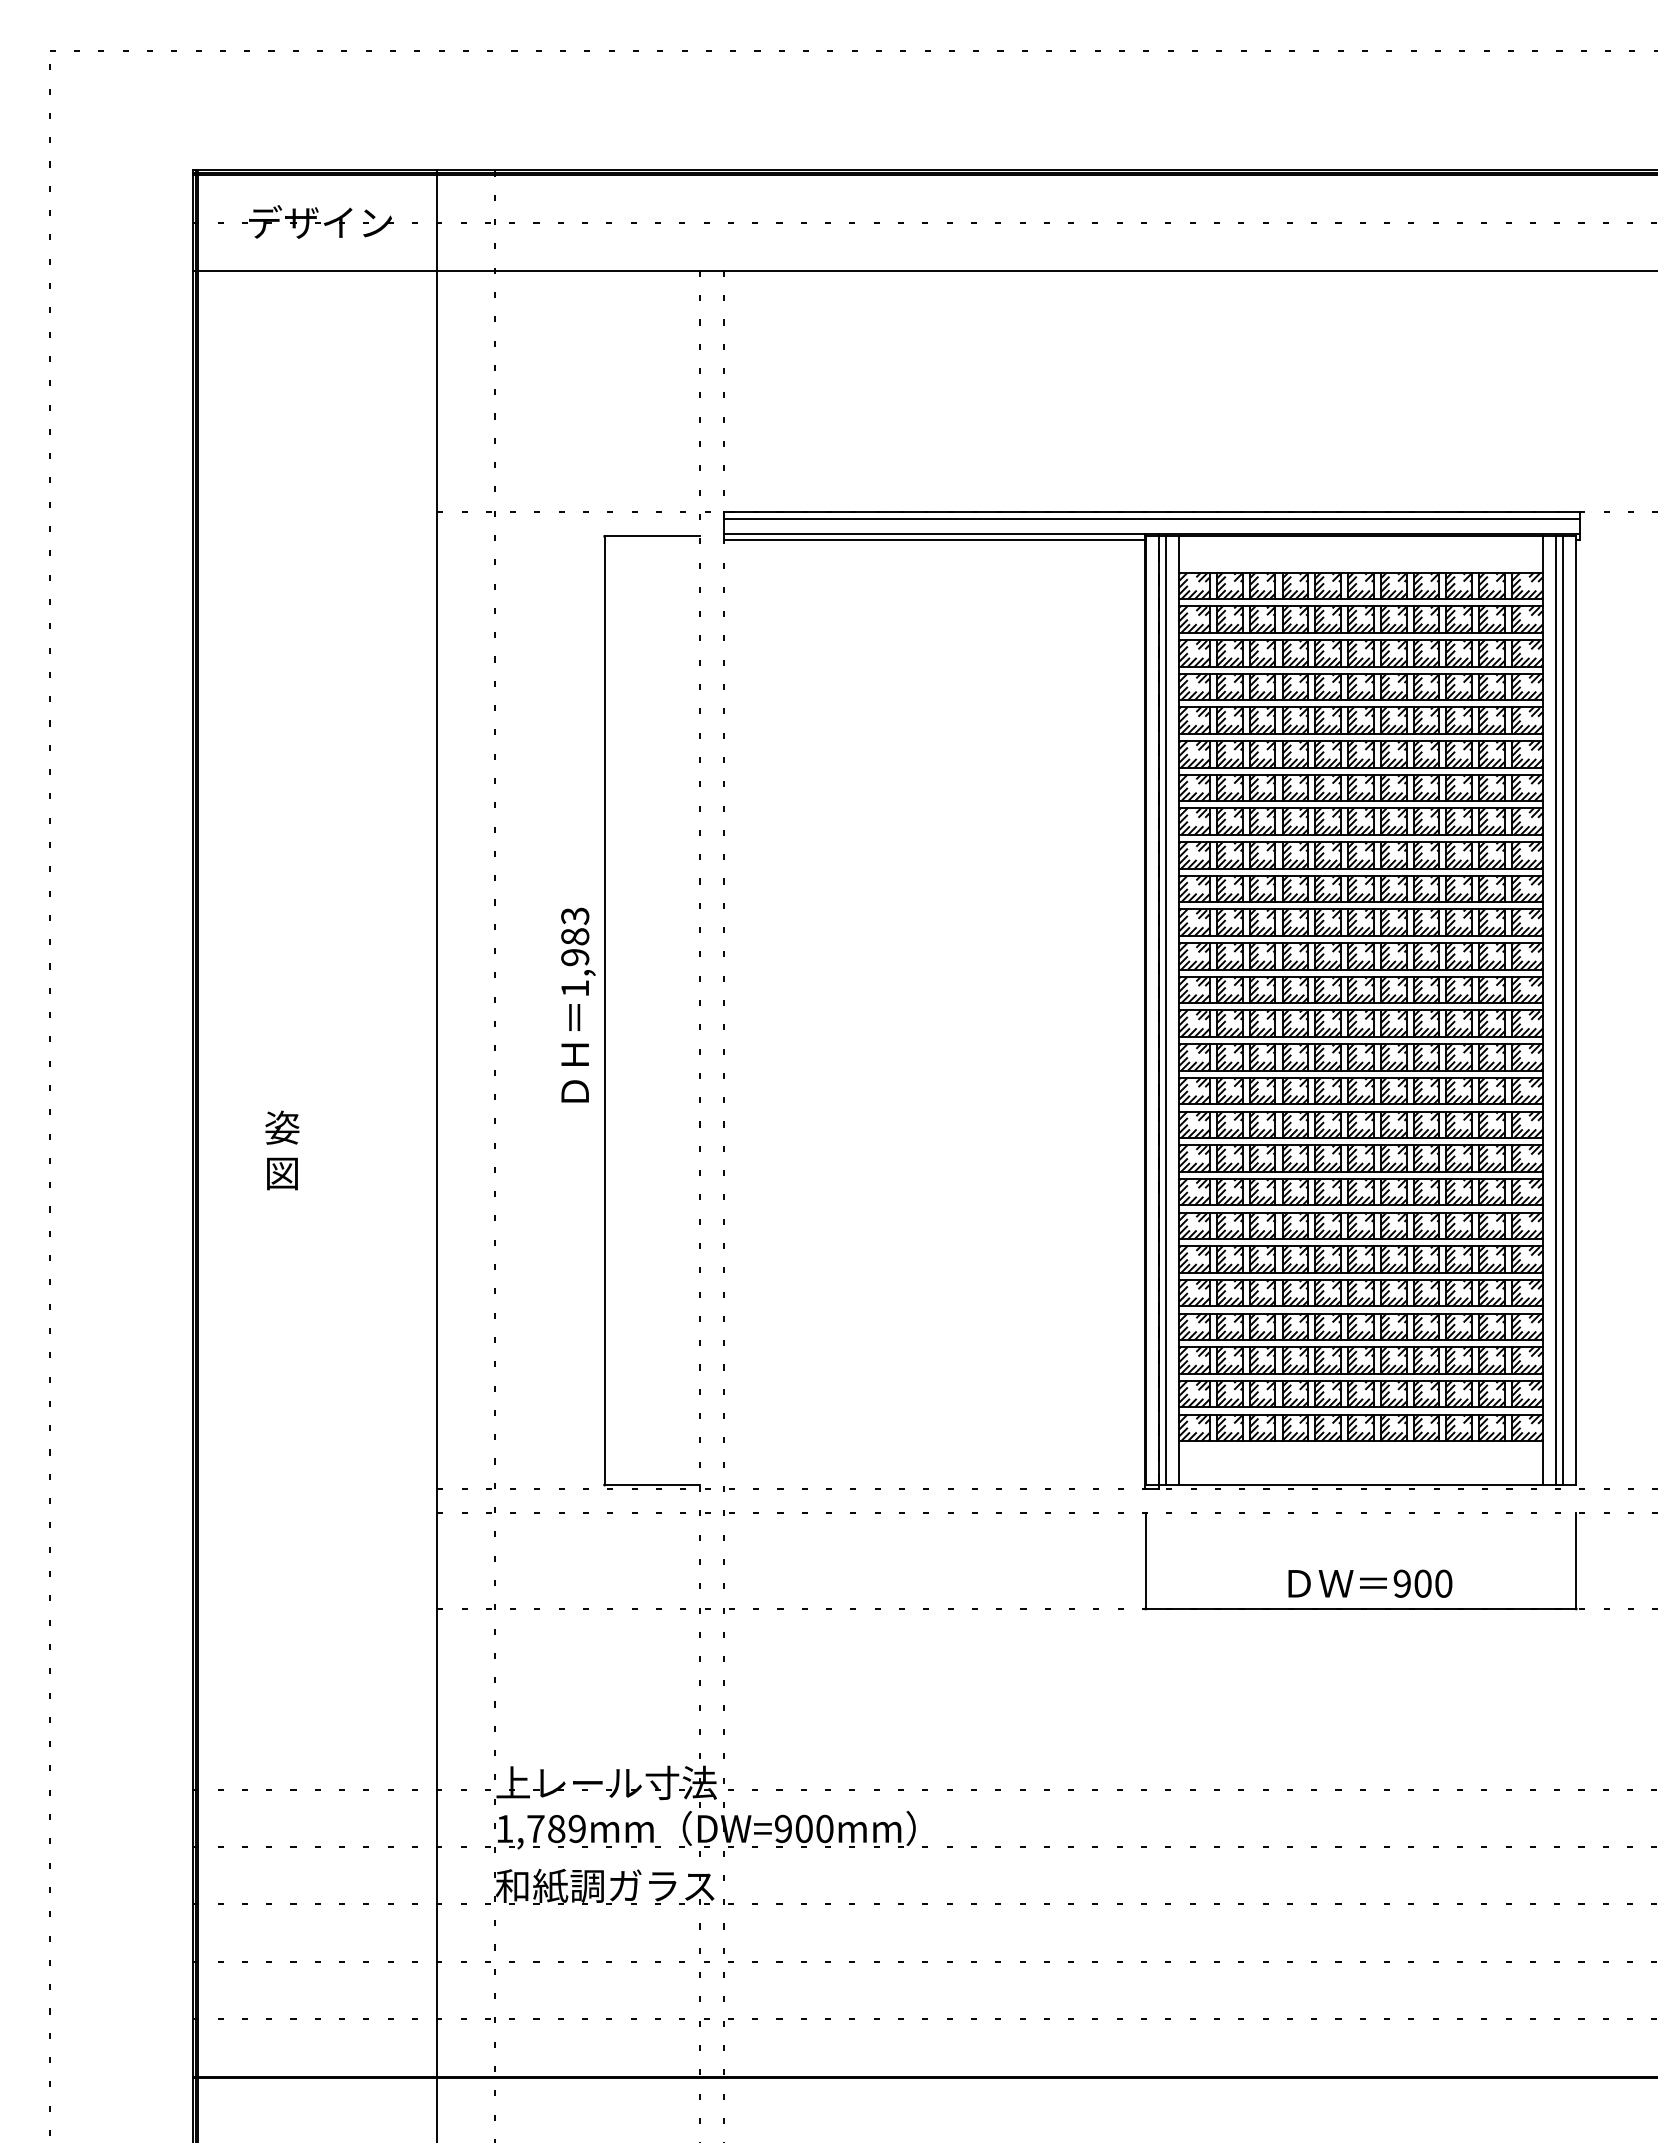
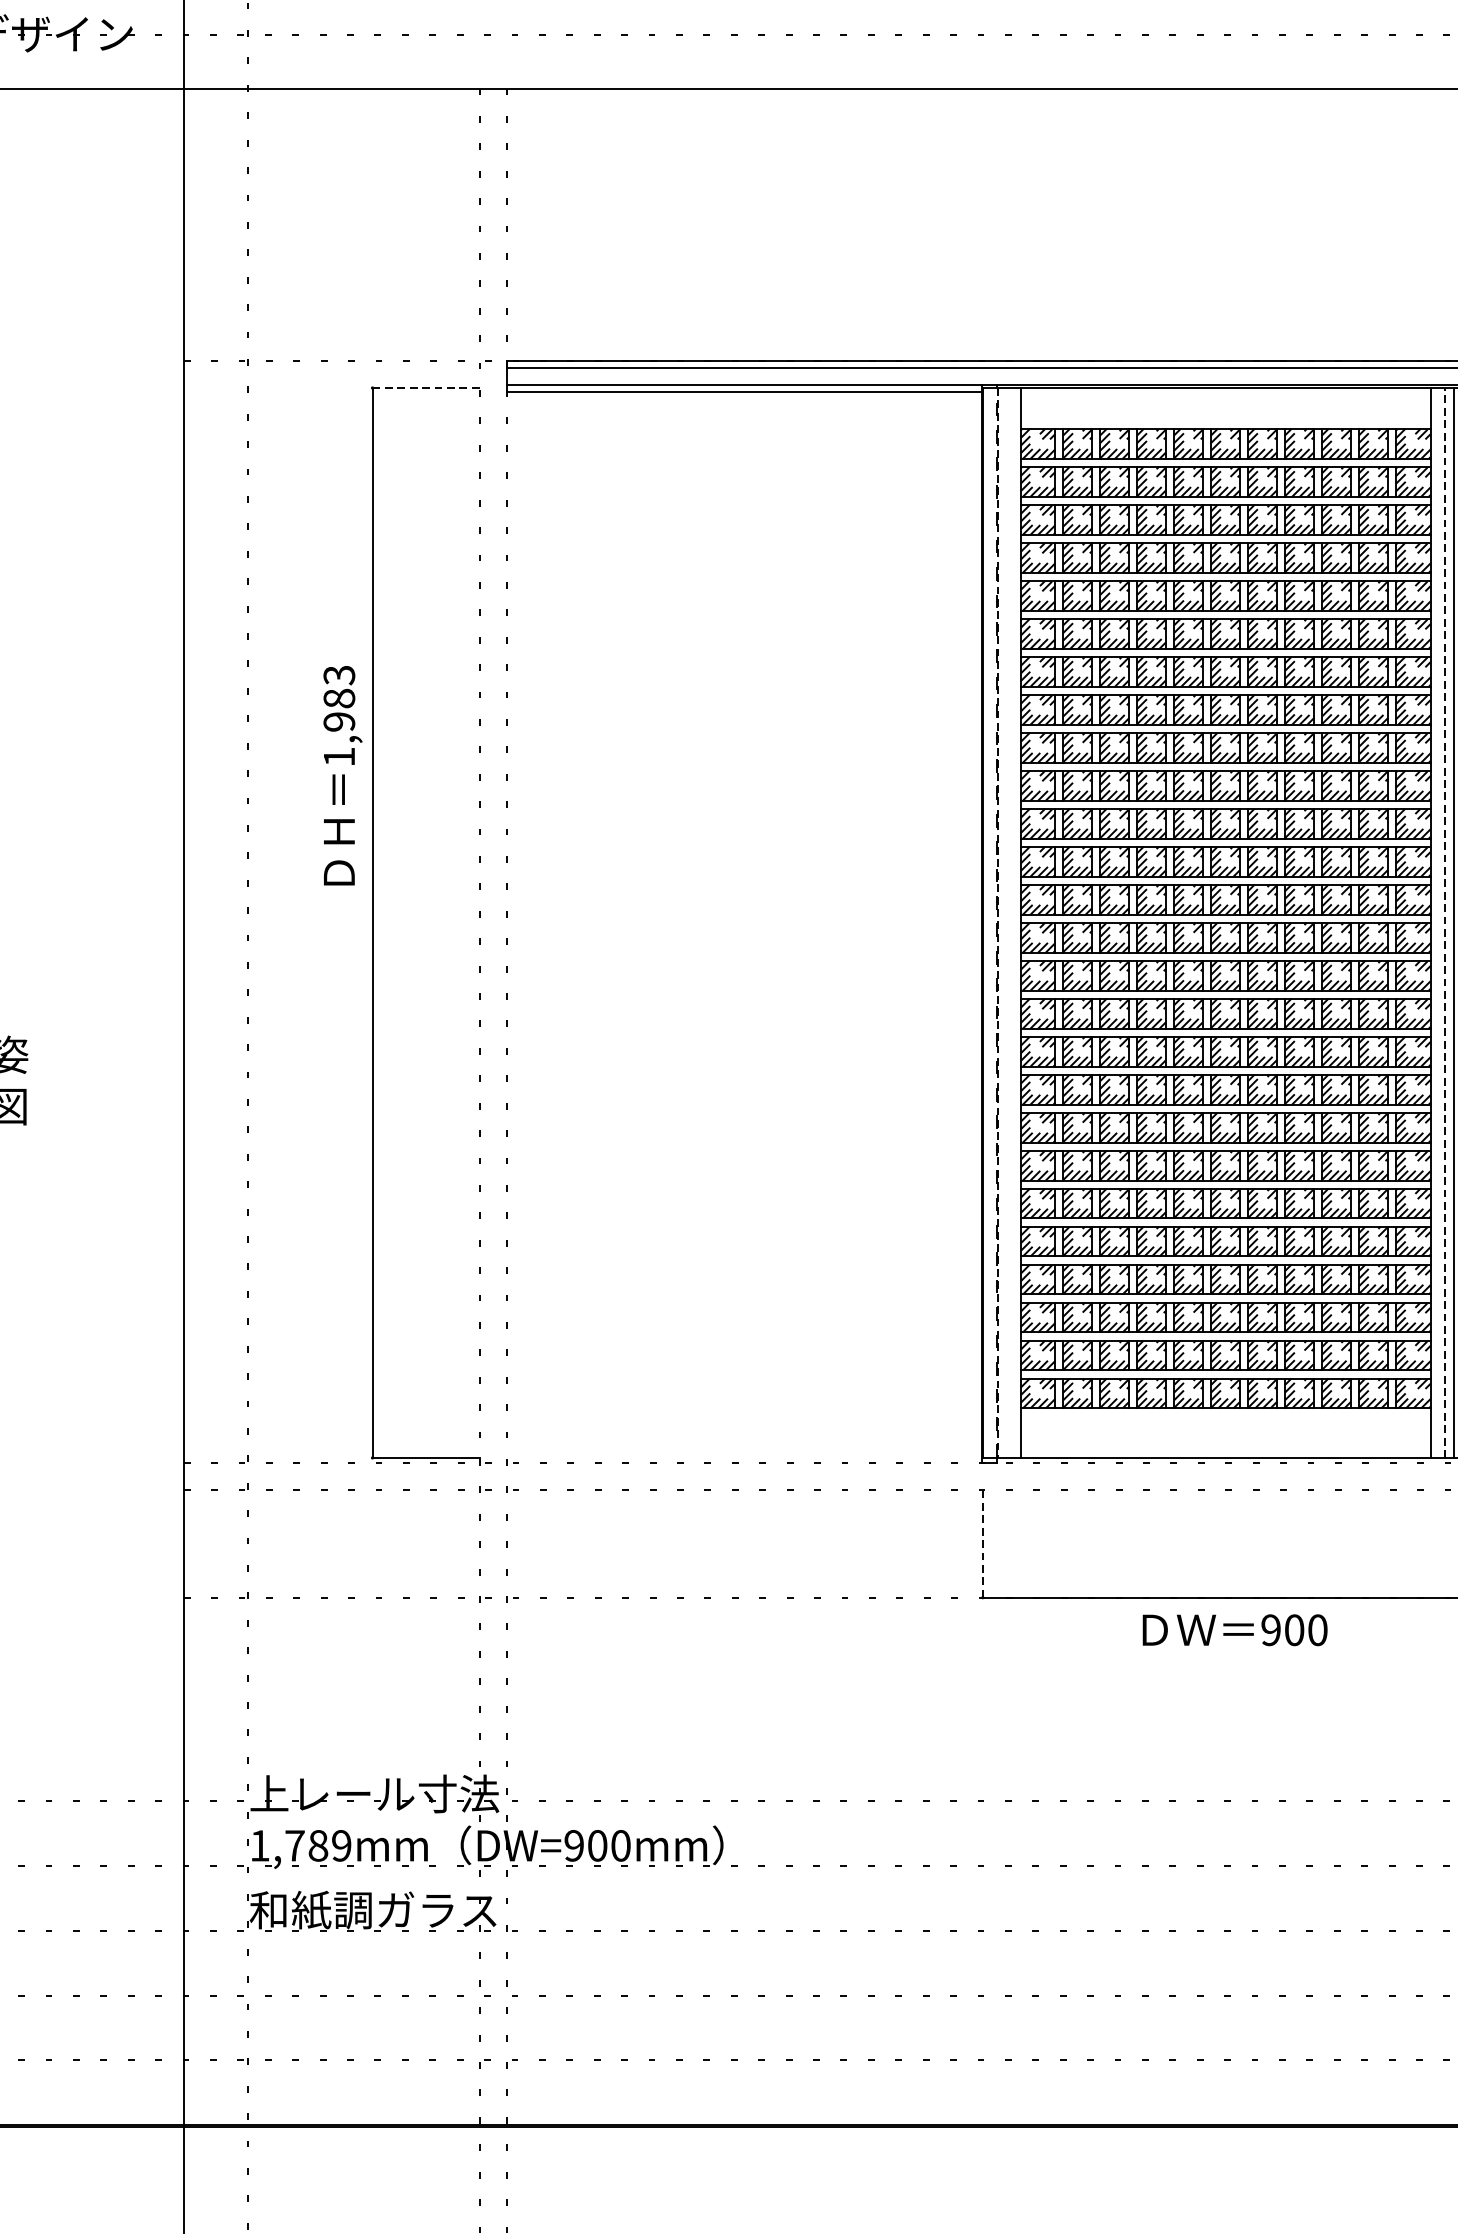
line: (652, 536) -> (426, 388), solid -> dashed
text: (578, 1004) -> (343, 774), moved
line: (1166, 1010) -> (1006, 922), removed
line: (1555, 1010) -> (1445, 922), solid -> dashed
line: (1158, 1011) -> (997, 923), solid -> dashed
line: (1145, 1561) -> (982, 1544), solid -> dashed
text: (1370, 1583) -> (1235, 1629), moved

